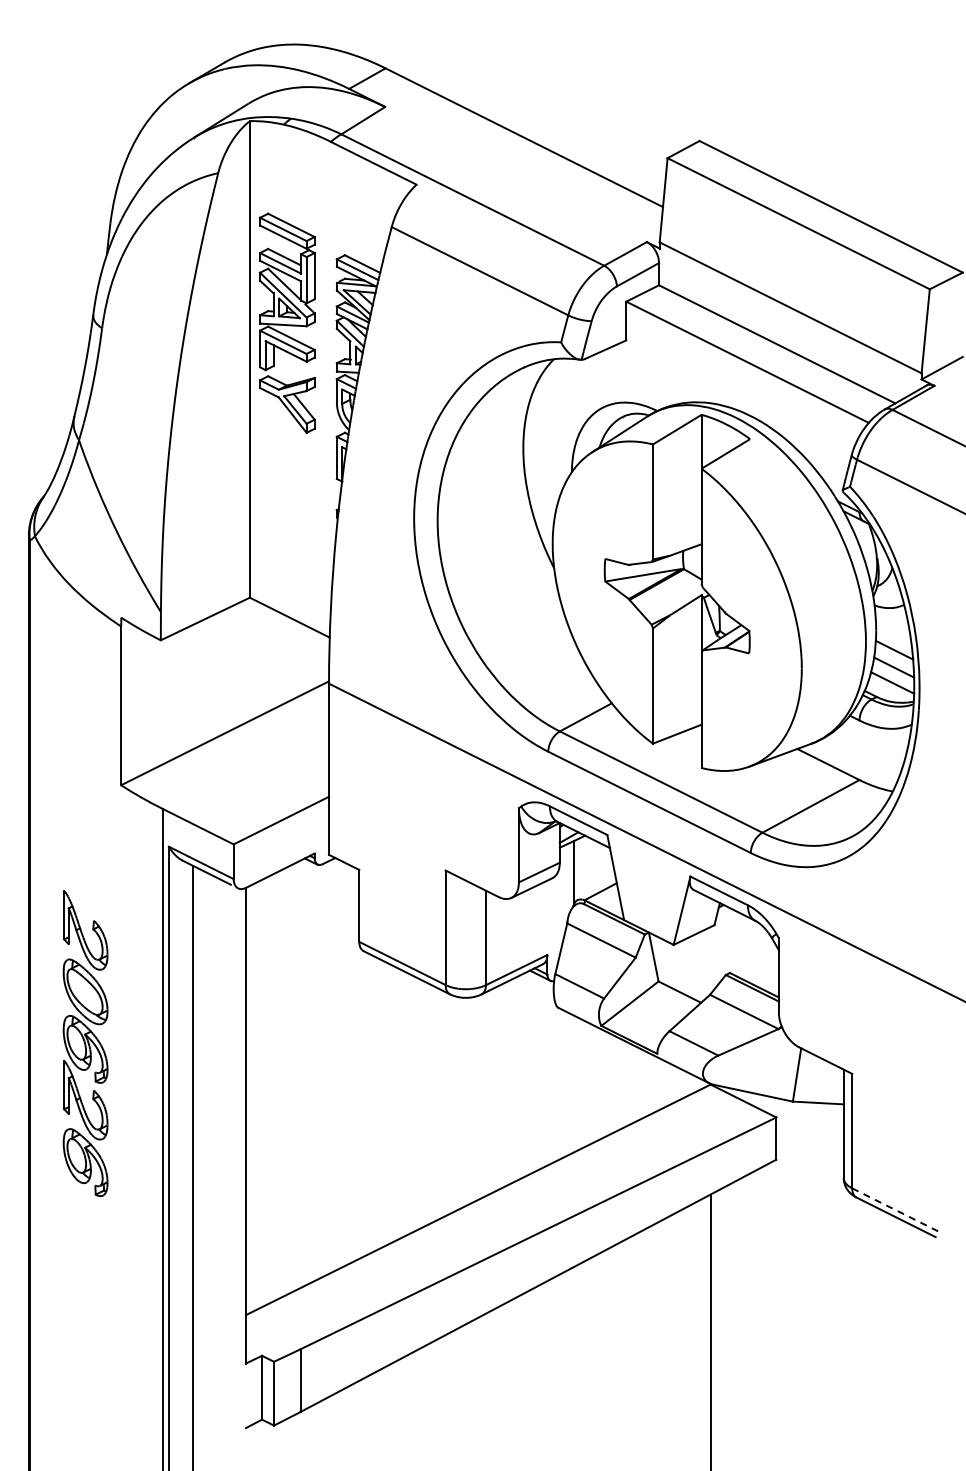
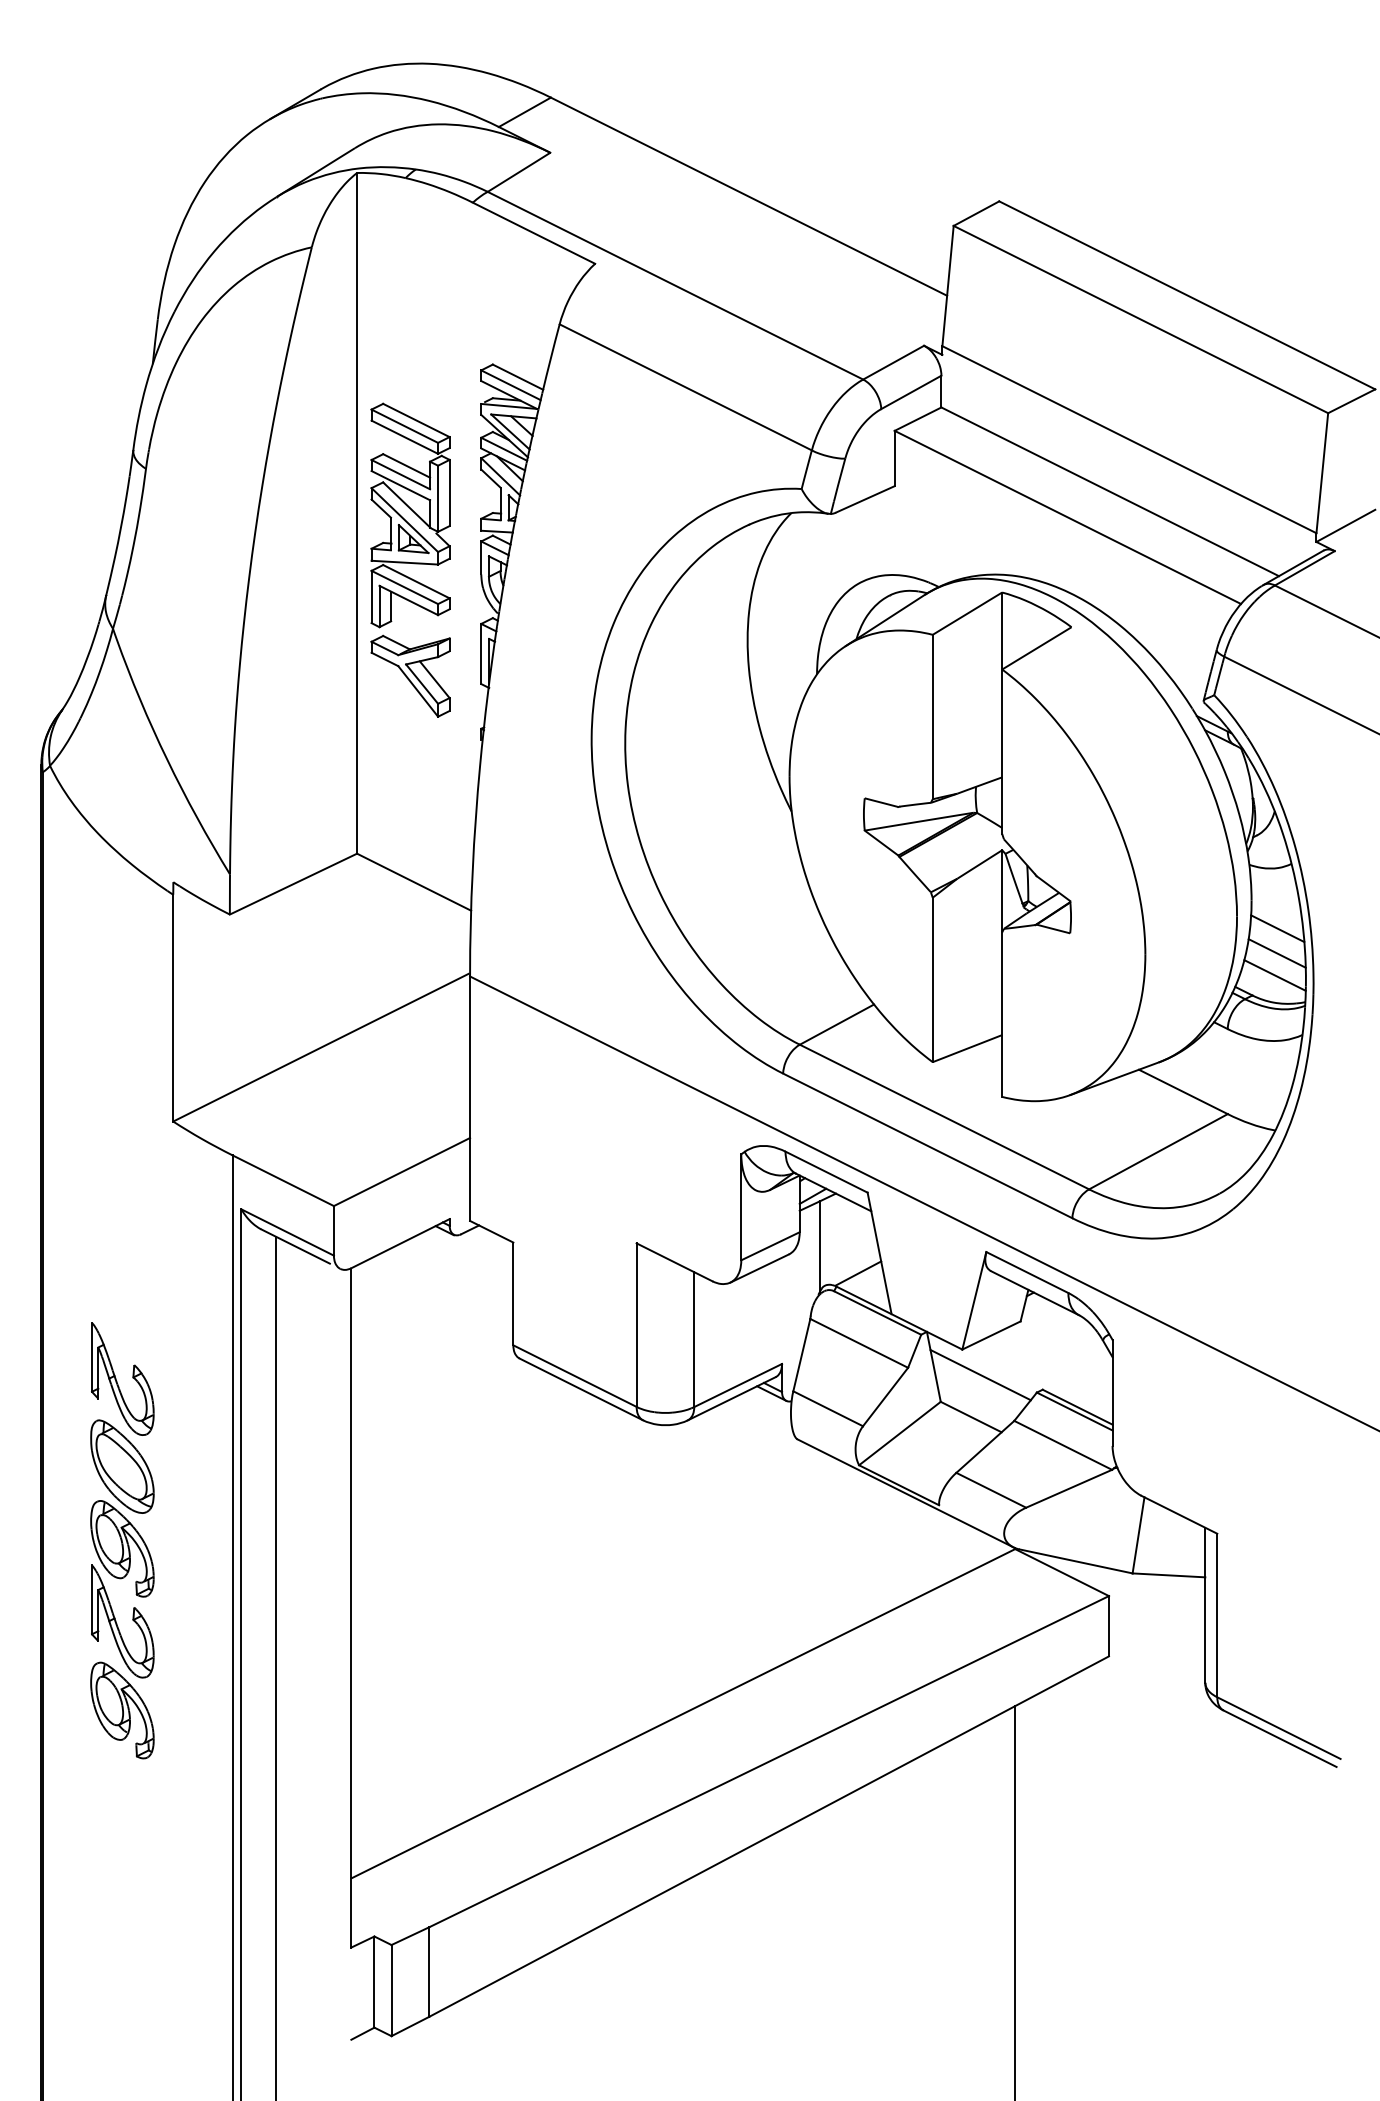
part: (286, 322) -> (409, 559), moved
line: (686, 962) -> (980, 1374), added
part: (85, 1043) -> (122, 1540), moved
line: (895, 1210) -> (1279, 1728), dashed -> solid

